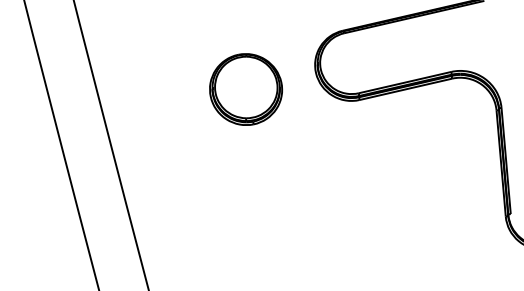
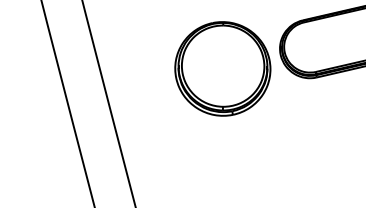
part: (246, 89) -> (223, 68), size x1.6

